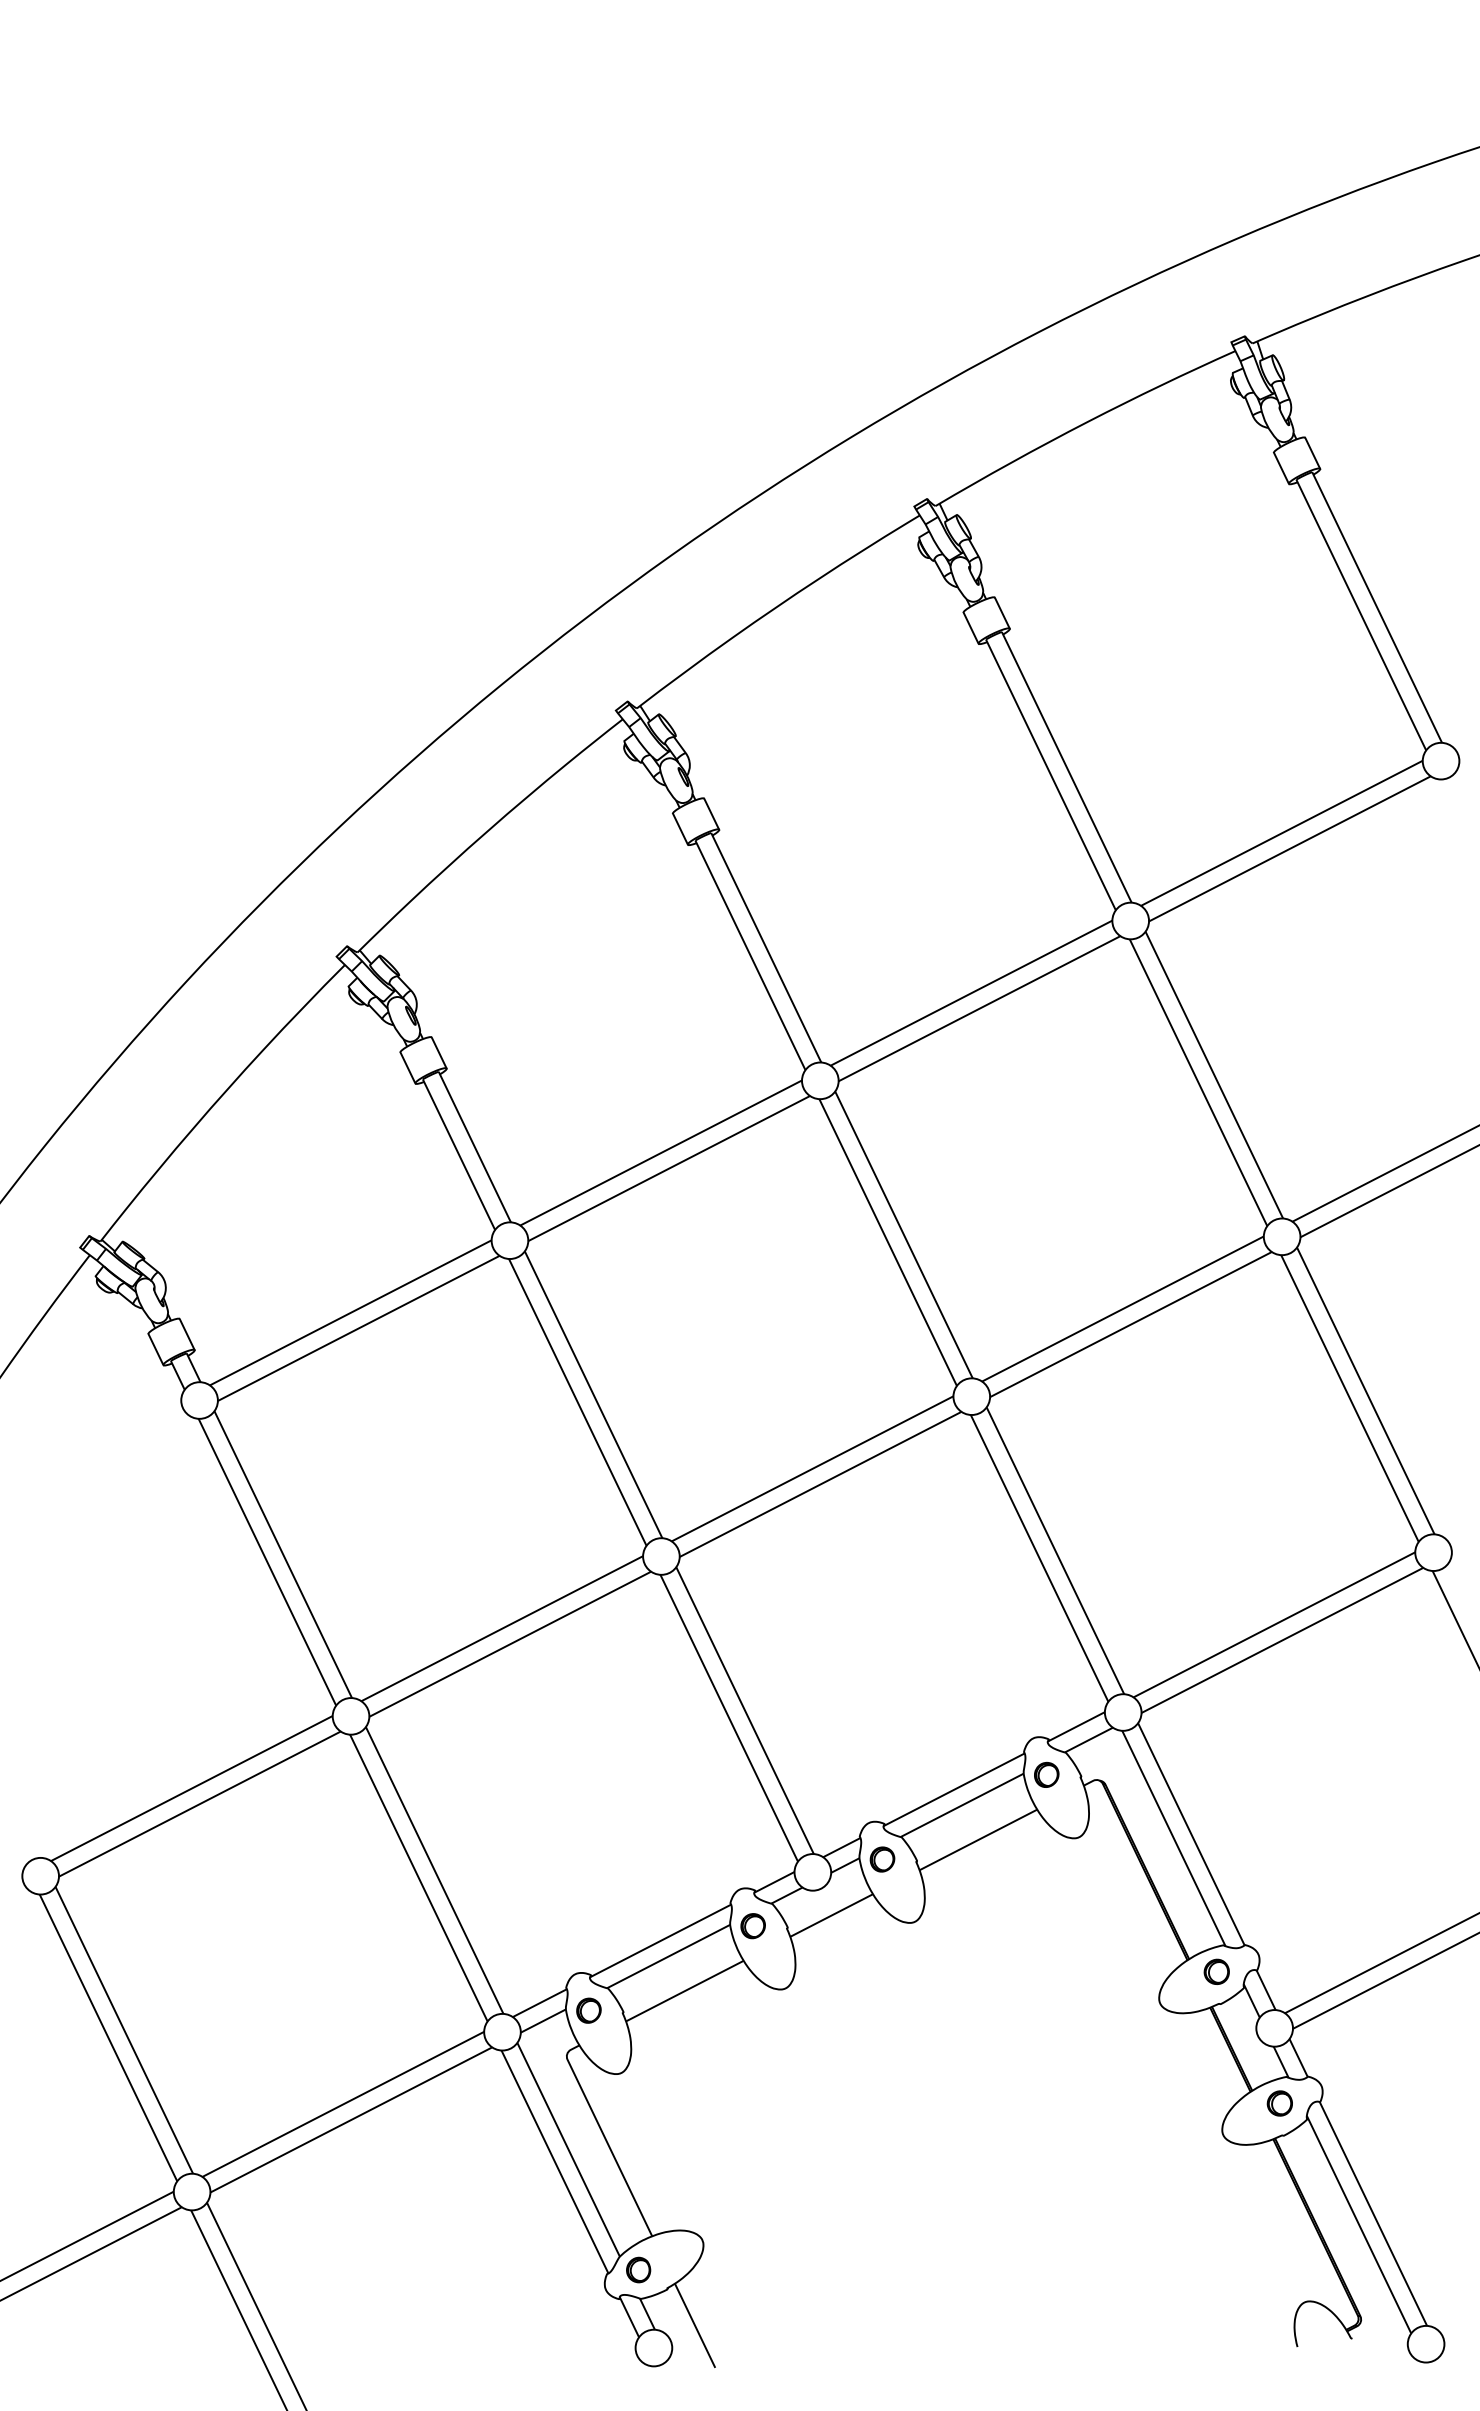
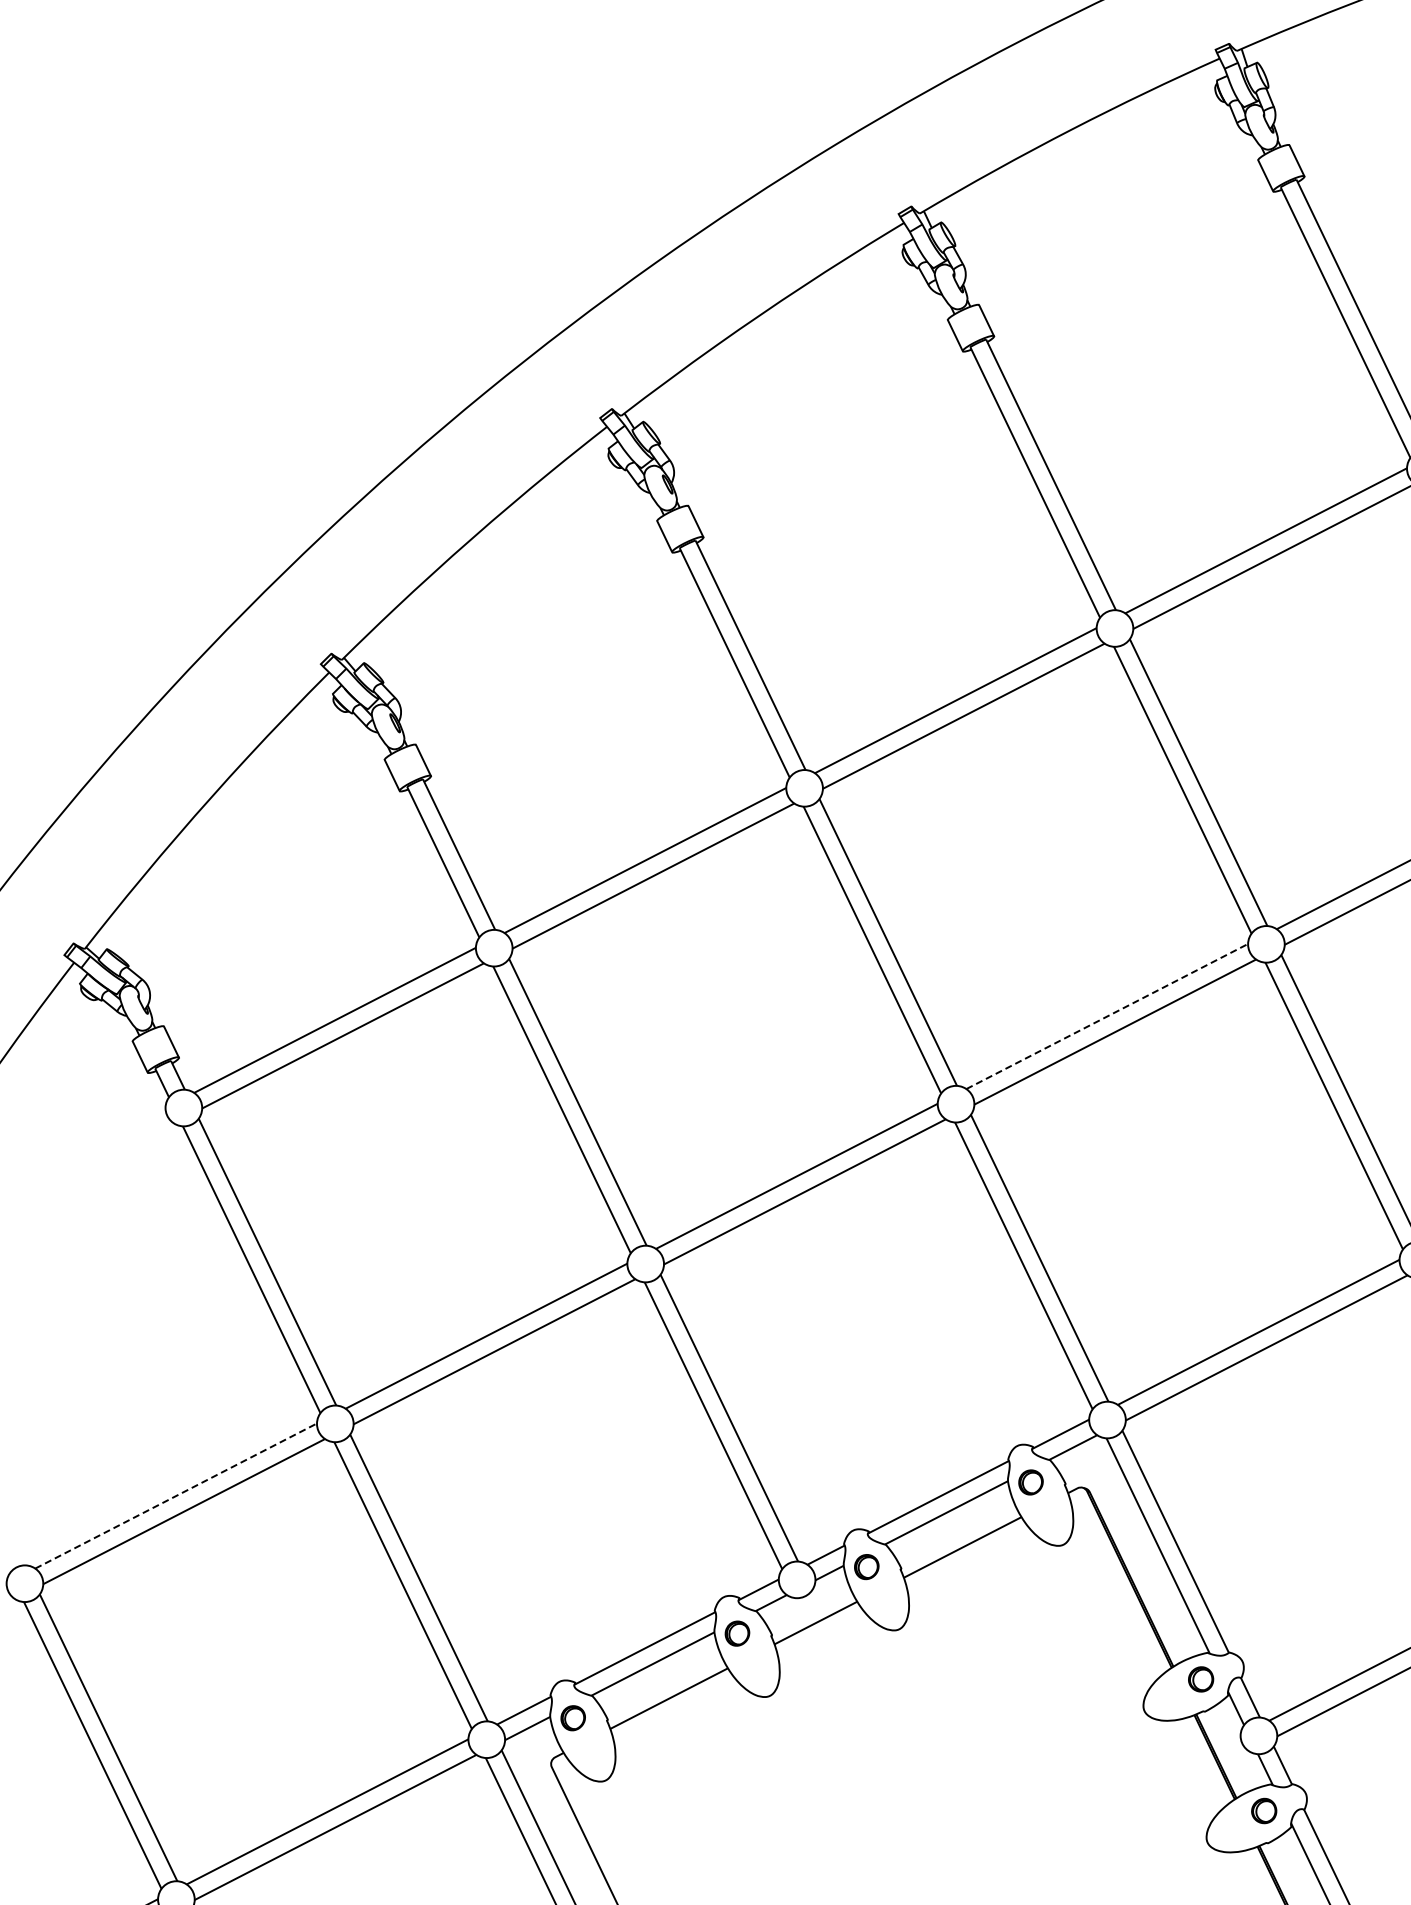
line: (1123, 1308) -> (1107, 1016), solid -> dashed
line: (192, 1788) -> (176, 1496), solid -> dashed

